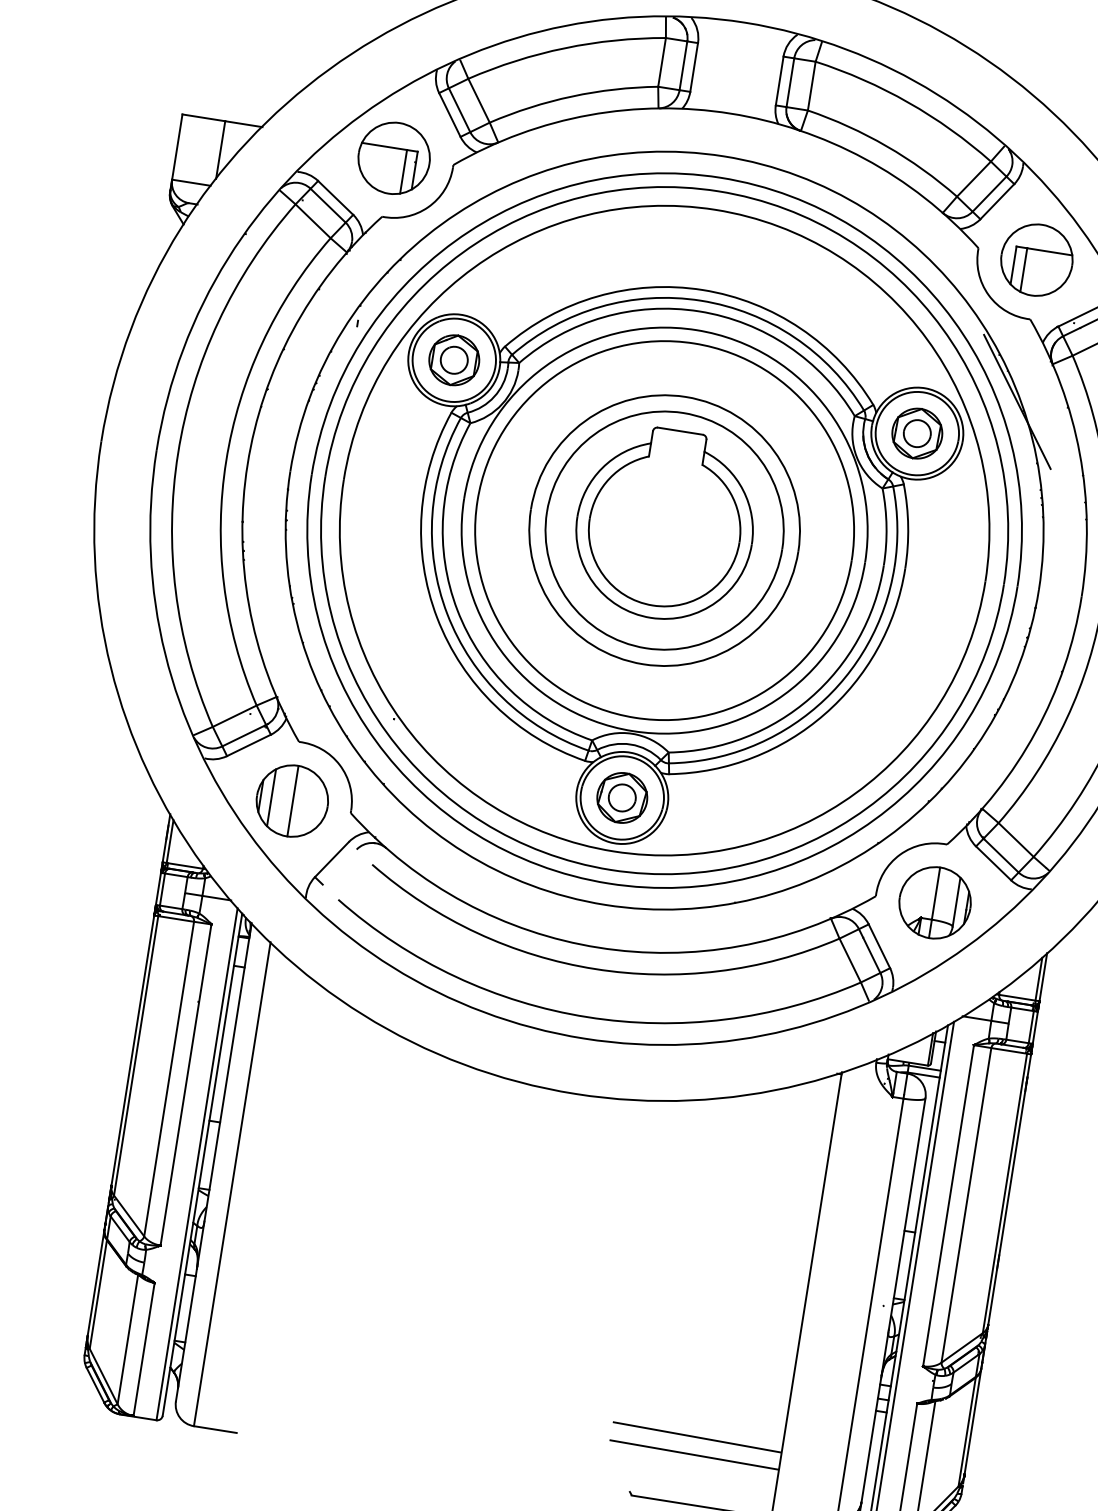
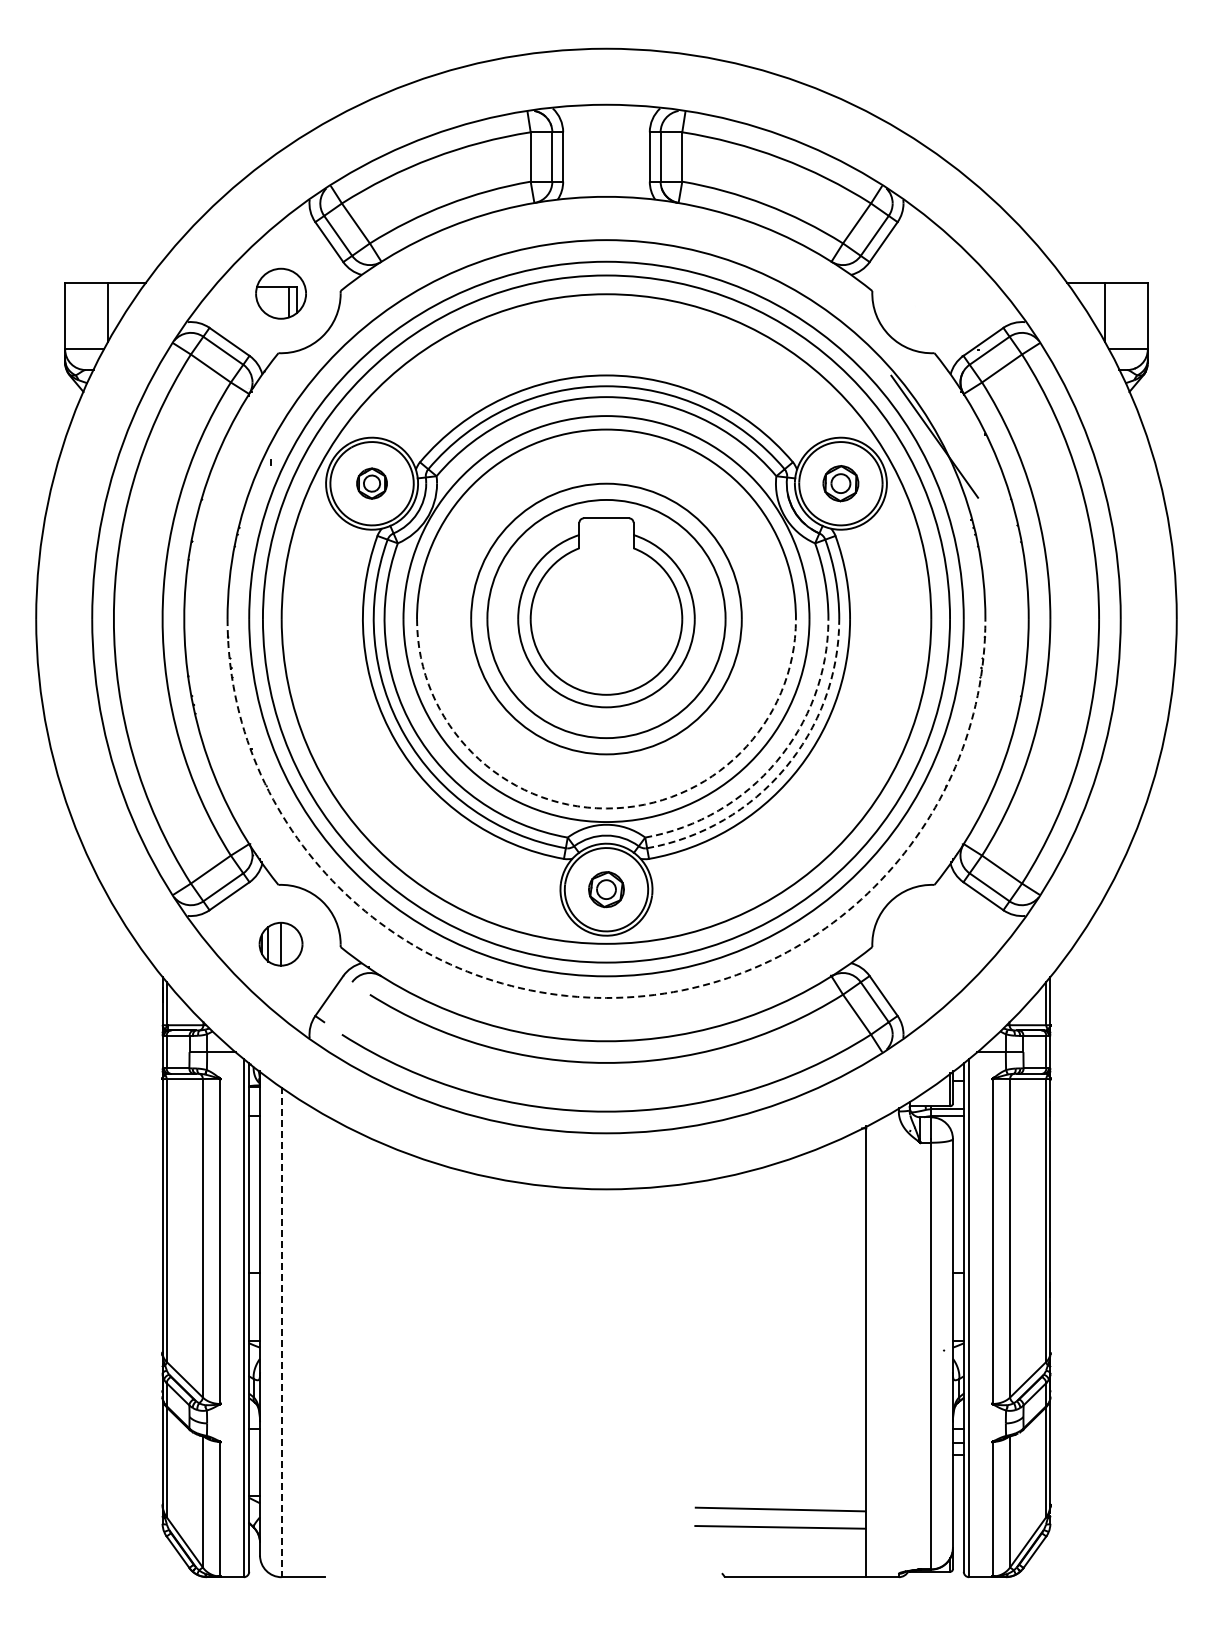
part: (393, 158) -> (280, 293), size x0.7
part: (1036, 259) -> (931, 293), removed
part: (453, 359) -> (371, 483), size x0.6
part: (916, 433) -> (840, 483), size x0.7
arc: (810, 697) -> (776, 761), solid -> dashed
arc: (817, 706) -> (784, 768), solid -> dashed
arc: (635, 717) -> (606, 808), solid -> dashed
part: (622, 797) -> (606, 889), size x0.7
part: (291, 800) -> (280, 943), size x0.6
part: (934, 901) -> (931, 943), removed
arc: (605, 904) -> (606, 997), solid -> dashed
line: (232, 1184) -> (281, 1332), solid -> dashed

